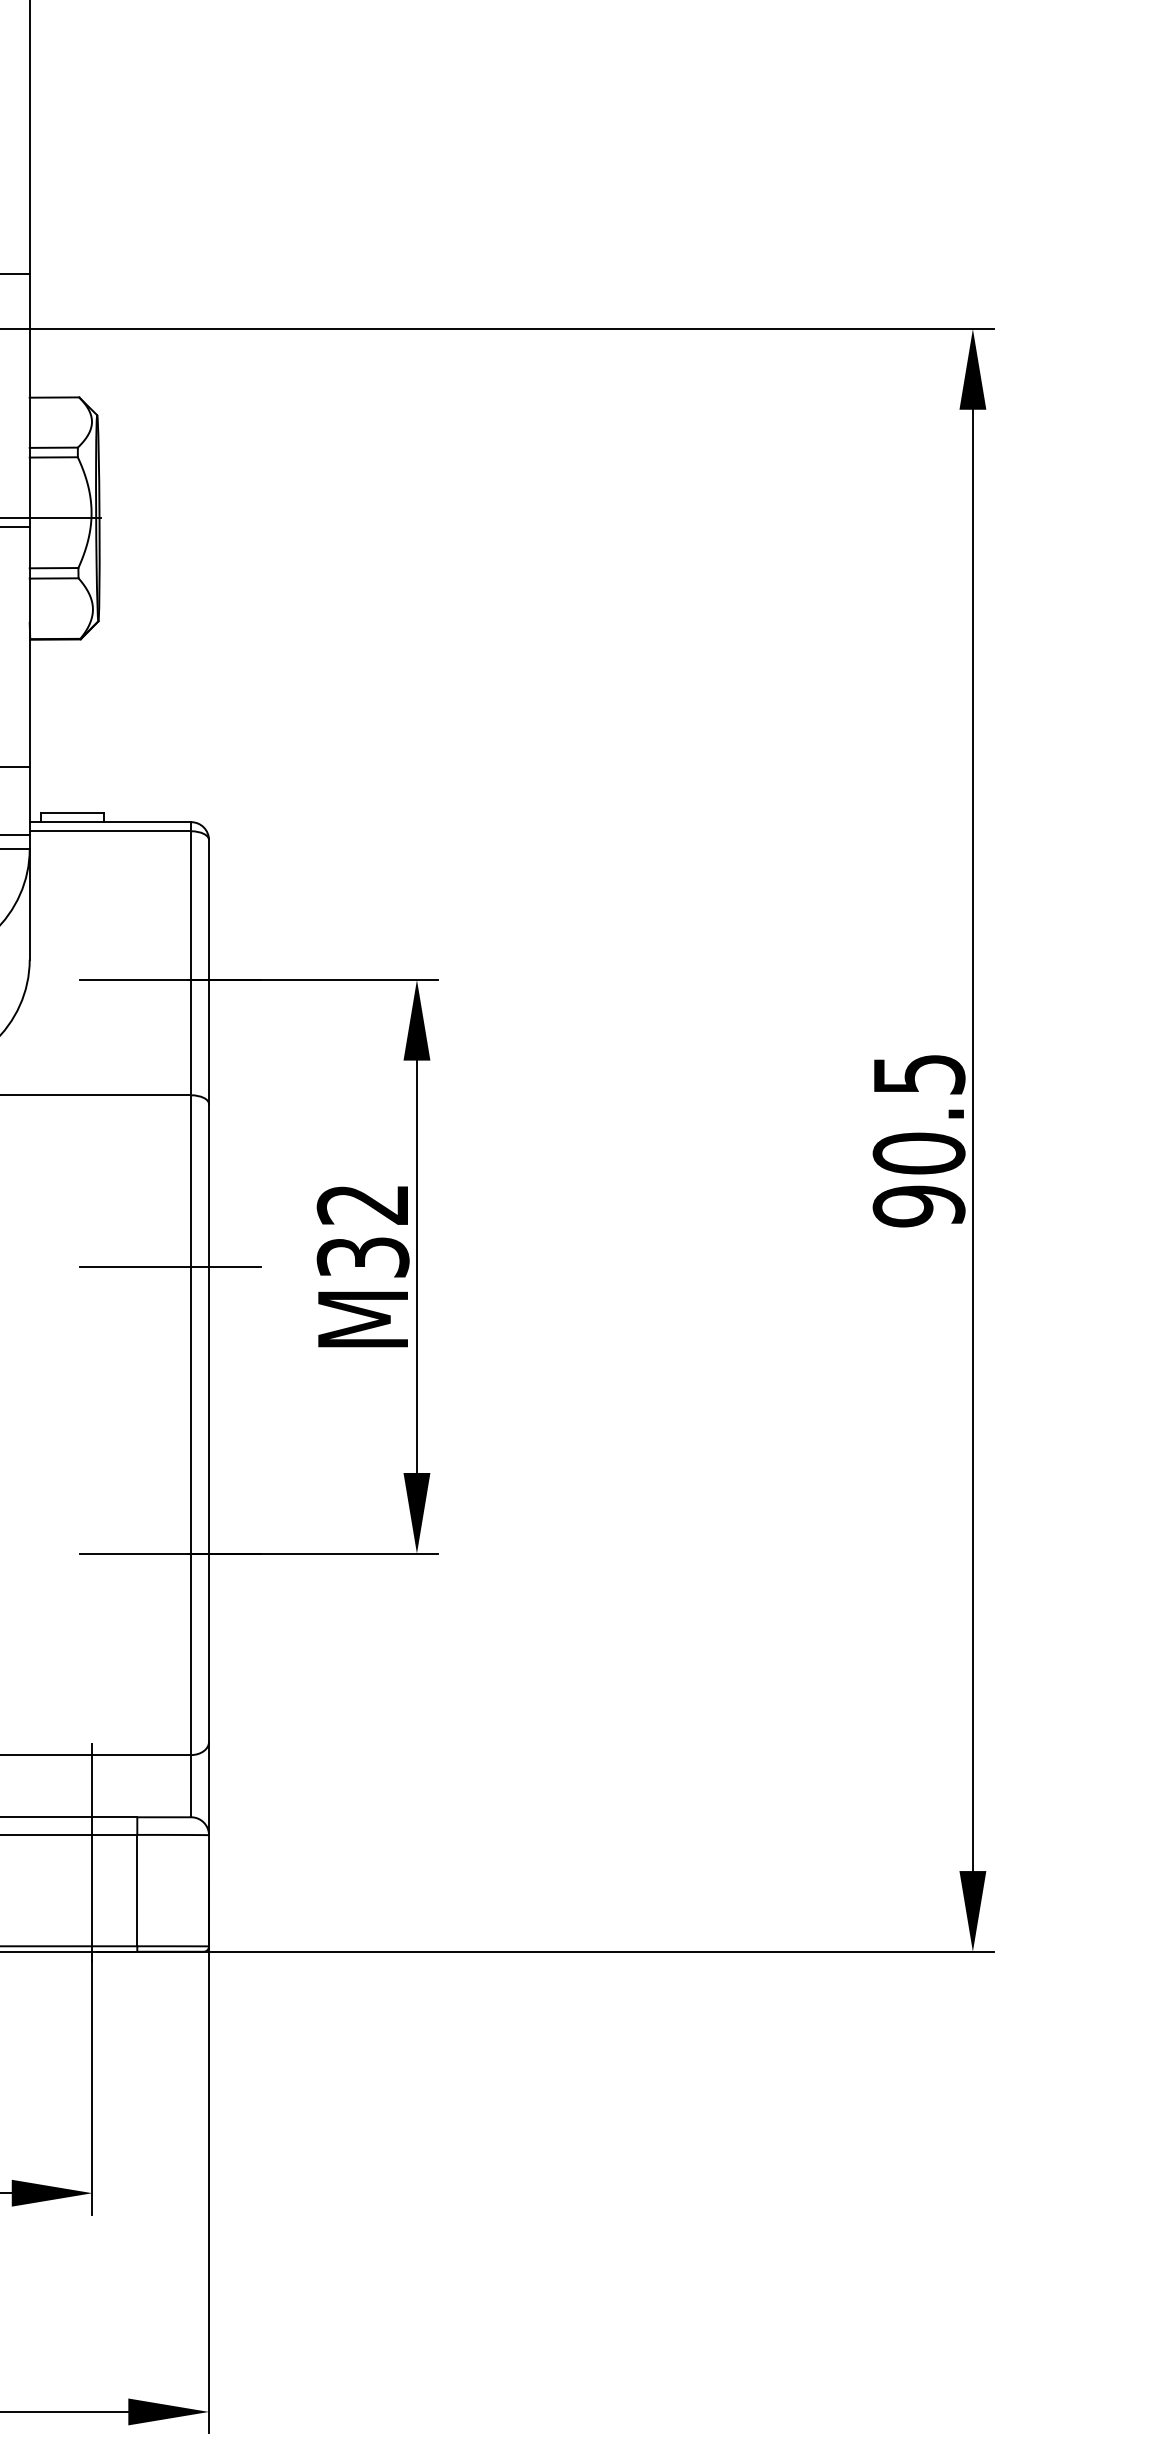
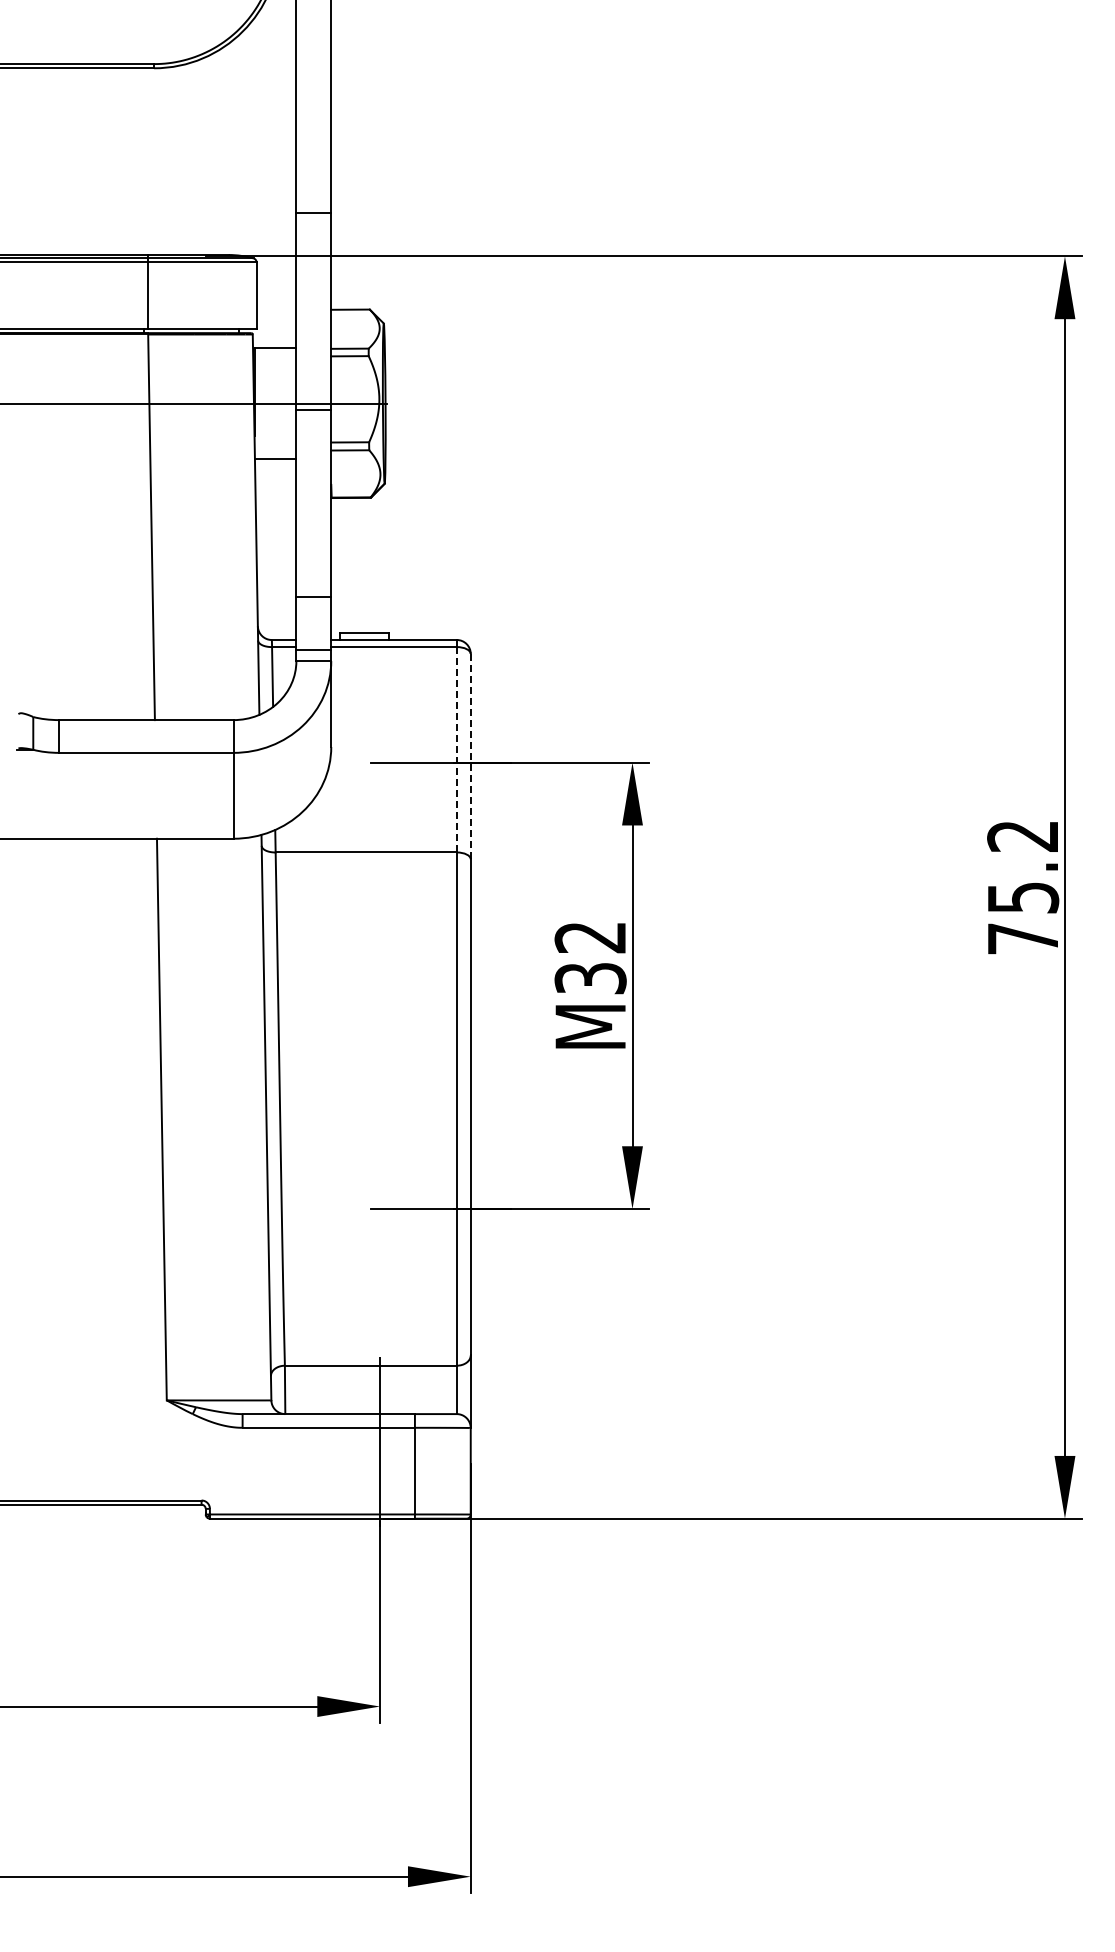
line: (190, 962) -> (456, 749), solid -> dashed
line: (208, 971) -> (470, 756), solid -> dashed
text: (919, 1141) -> (1023, 888), 90.5 -> 75.2
line: (170, 1266) -> (440, 985), removed

